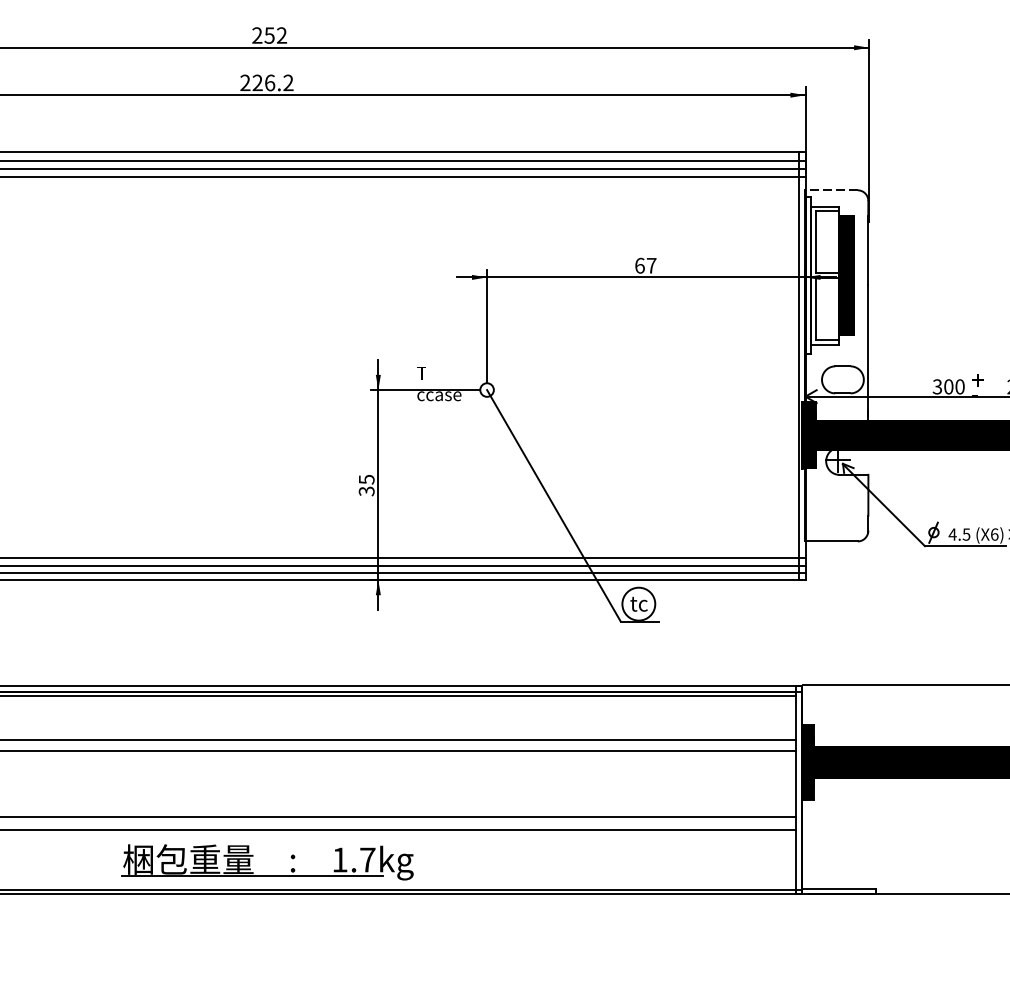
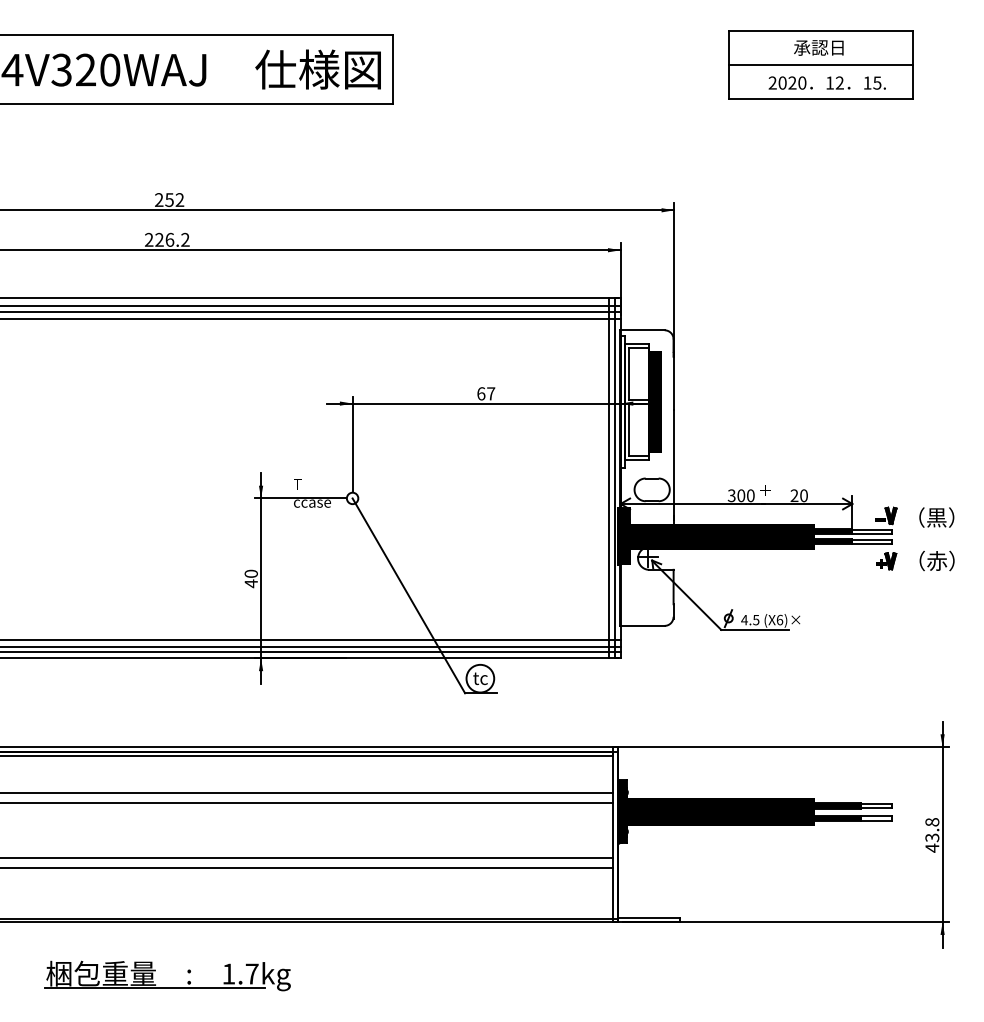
line: (830, 190) -> (641, 330), dashed -> solid
line: (792, 366) -> (609, 478), added
text: (365, 485) -> (250, 578), 35 -> 40
part: (267, 875) -> (167, 987), moved

